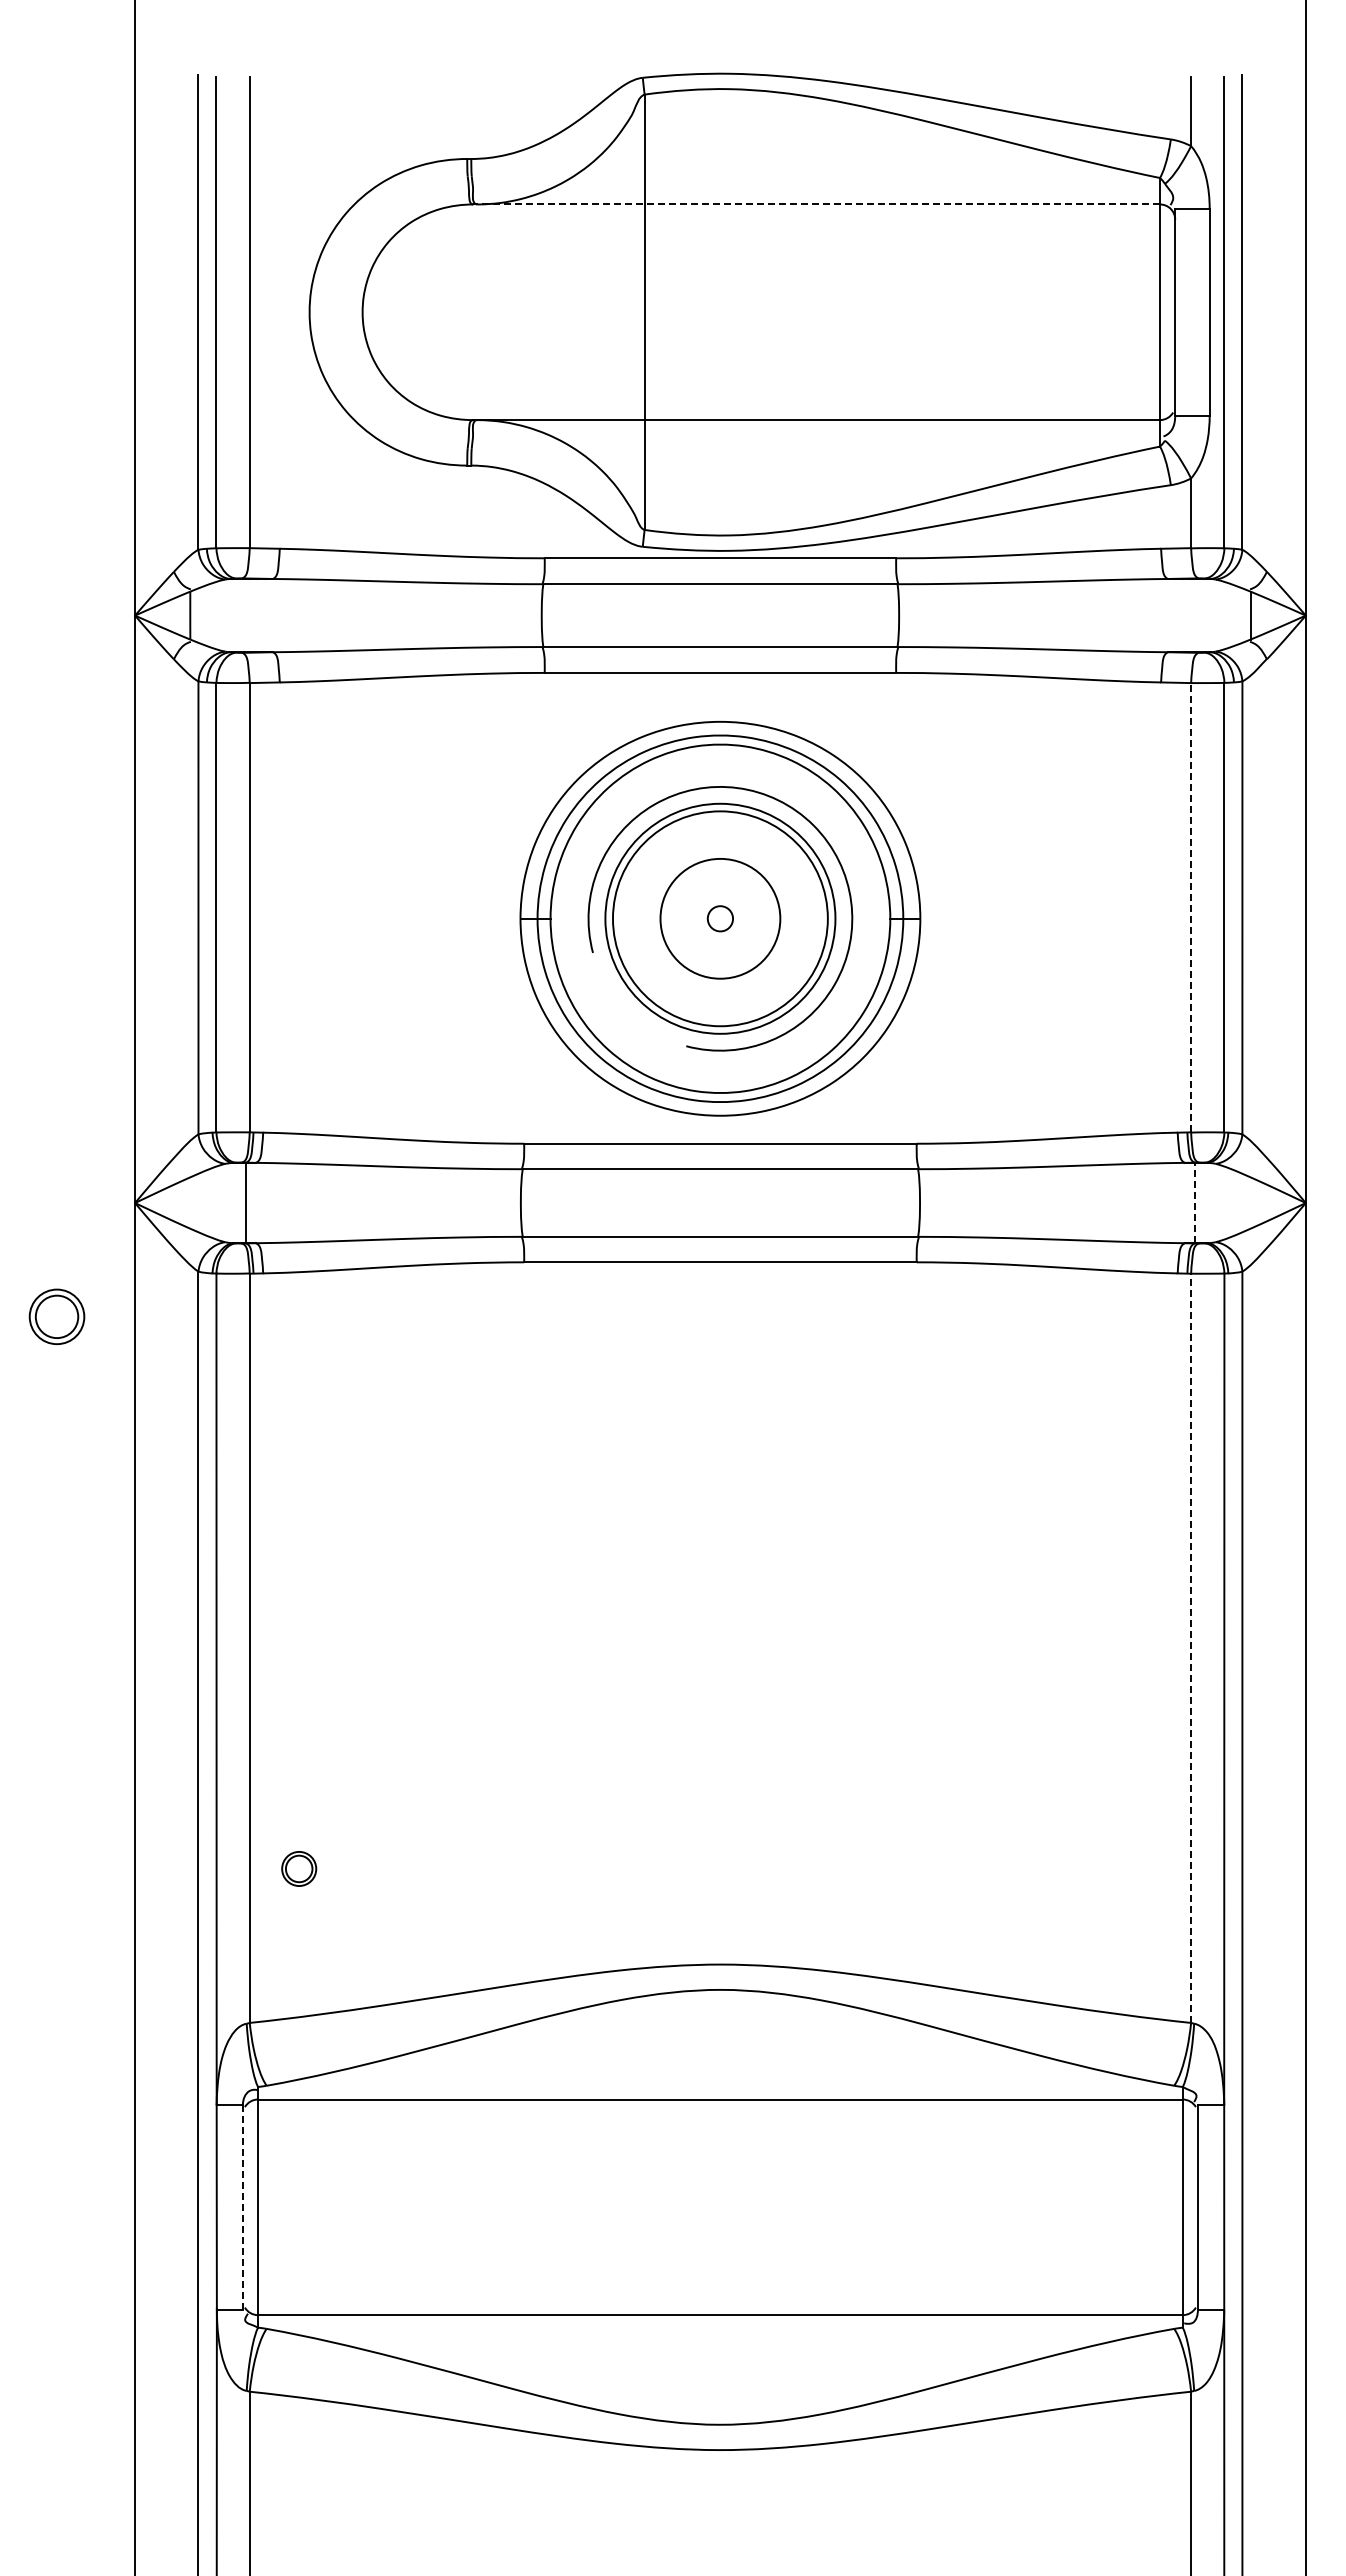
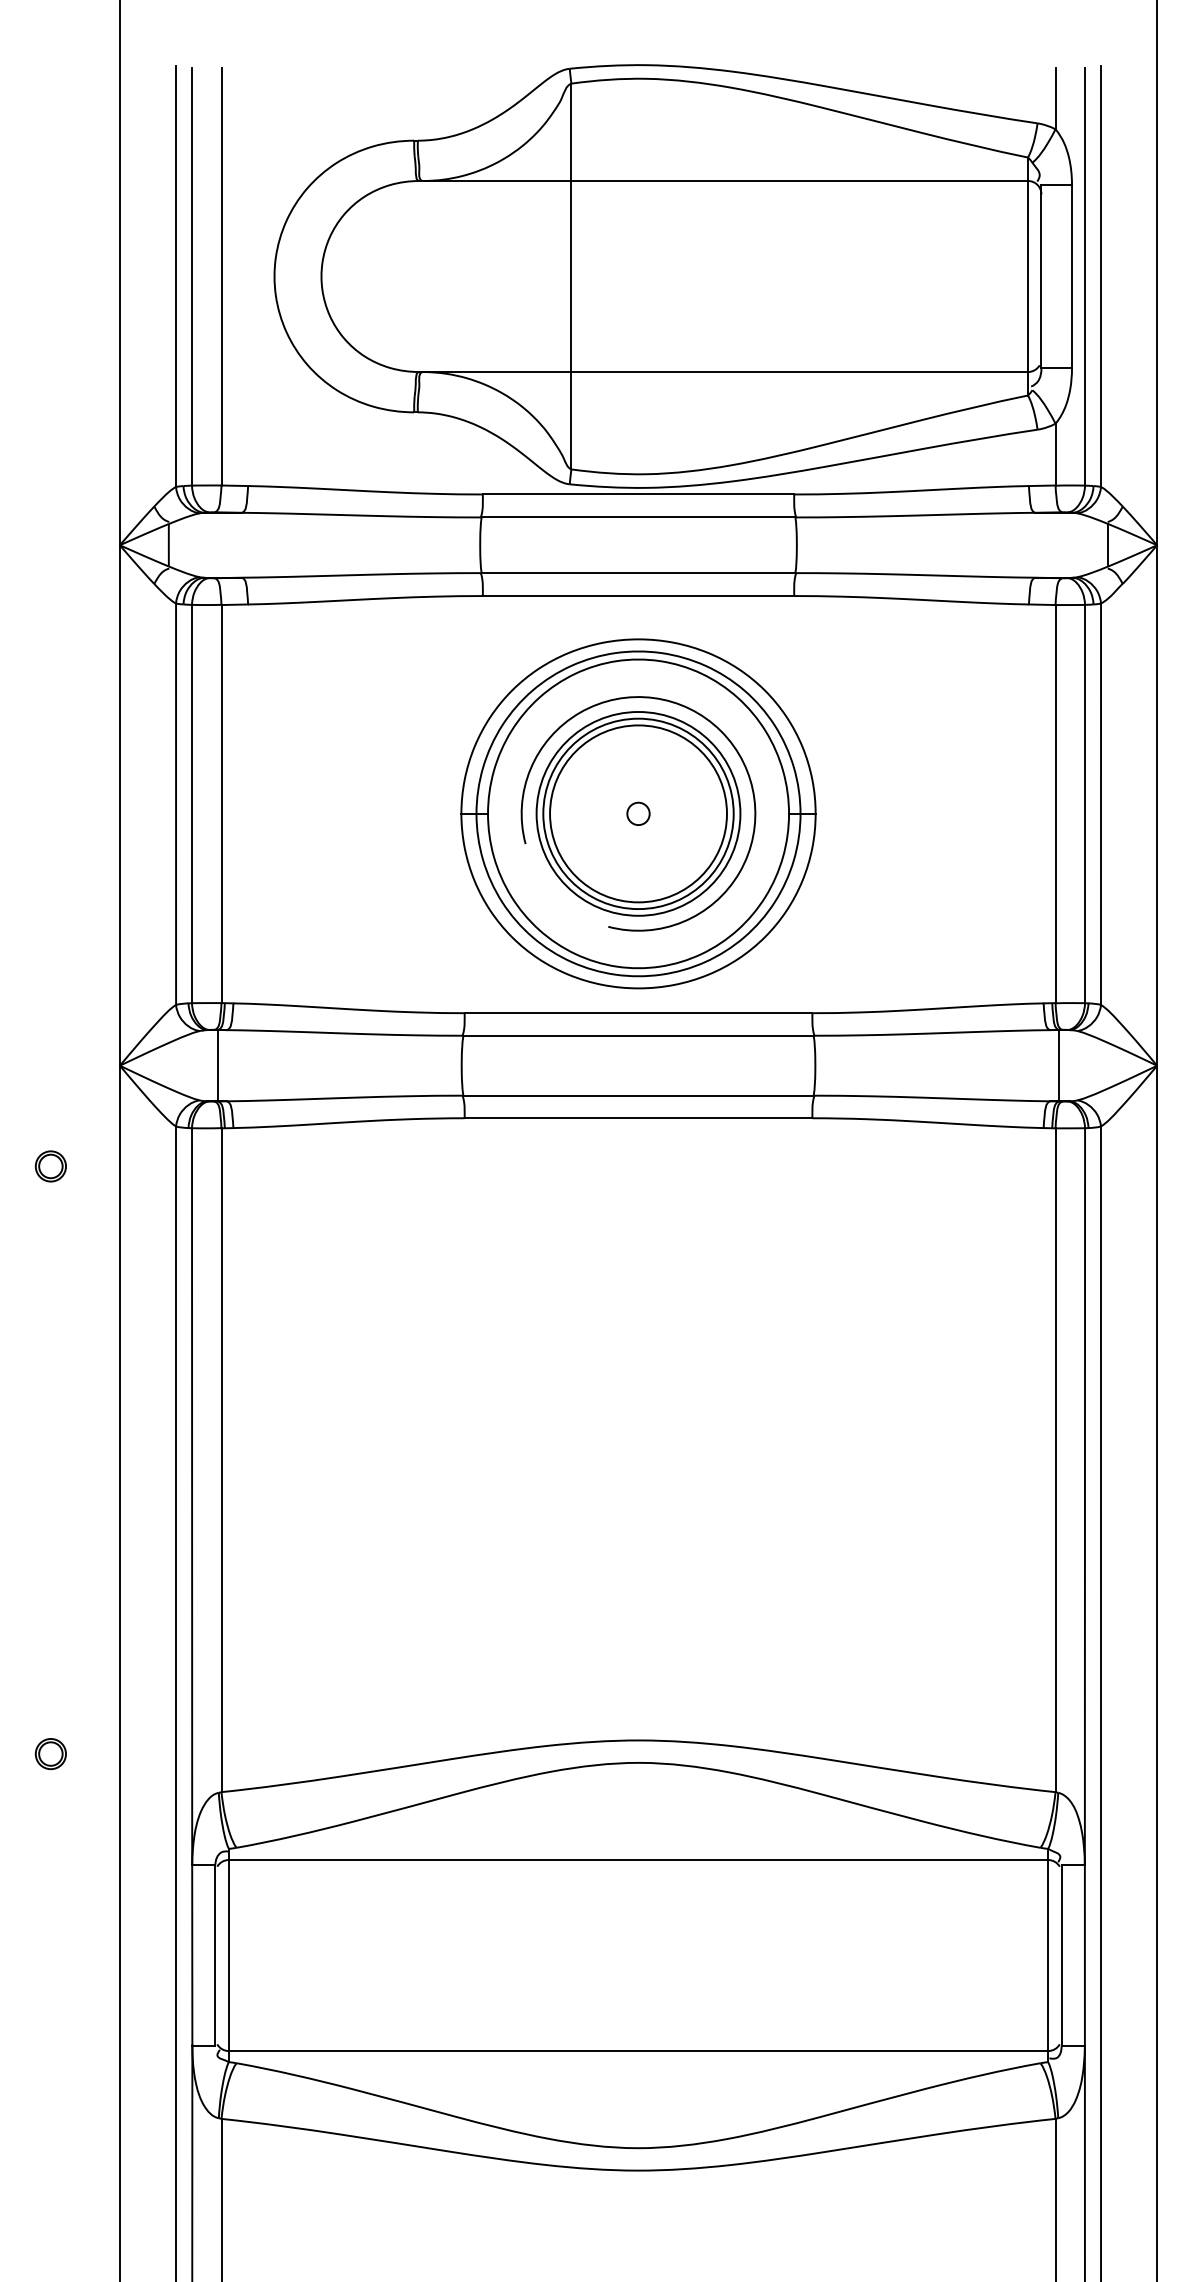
line: (816, 204) -> (723, 181), dashed -> solid
line: (1191, 907) -> (1055, 803), dashed -> solid
circle: (720, 918) -> (638, 813), size x1.67
line: (1194, 1202) -> (1058, 1065), dashed -> solid
part: (57, 1316) -> (51, 1166), size x0.62
line: (1191, 1648) -> (1055, 1460), dashed -> solid
part: (299, 1868) -> (51, 1753), moved
line: (242, 2207) -> (215, 1955), dashed -> solid

